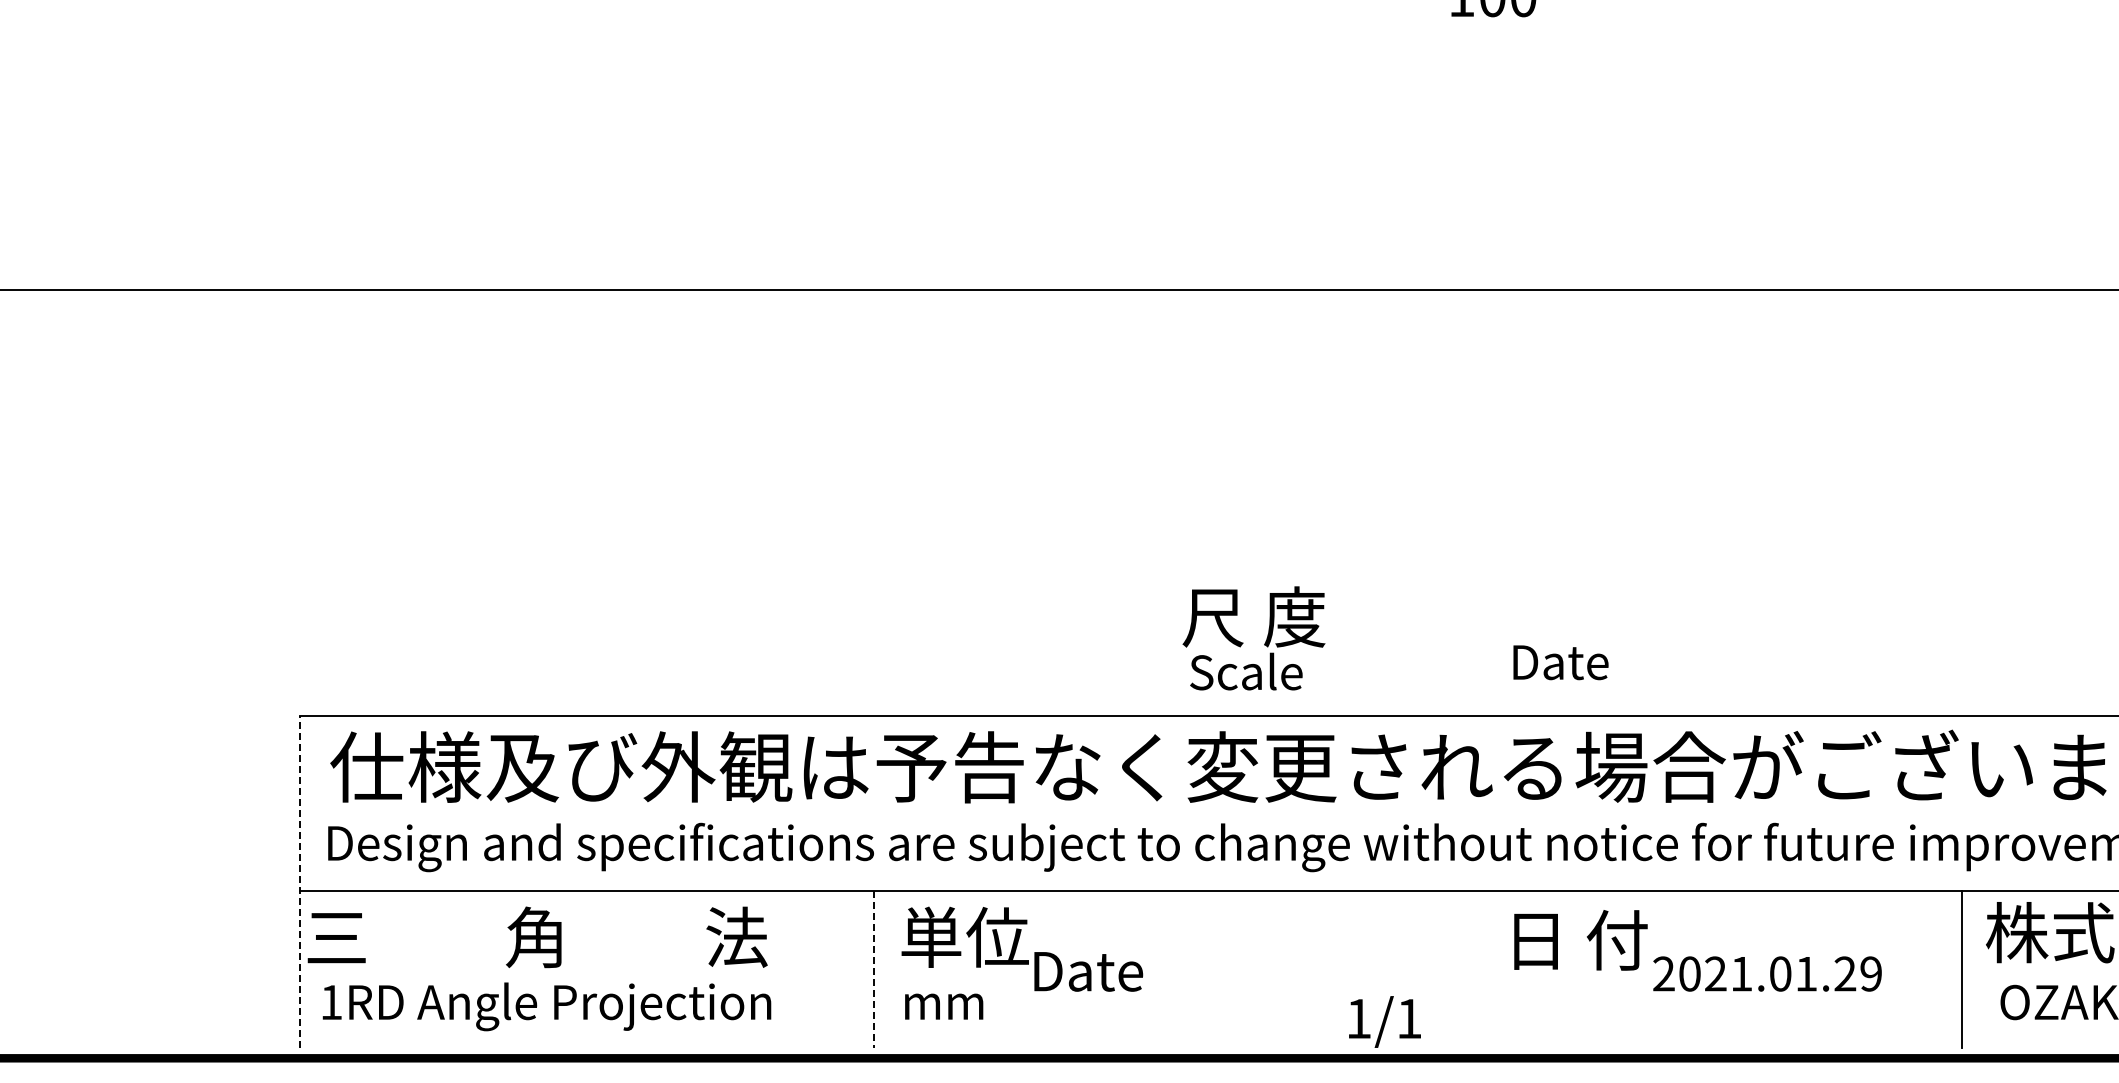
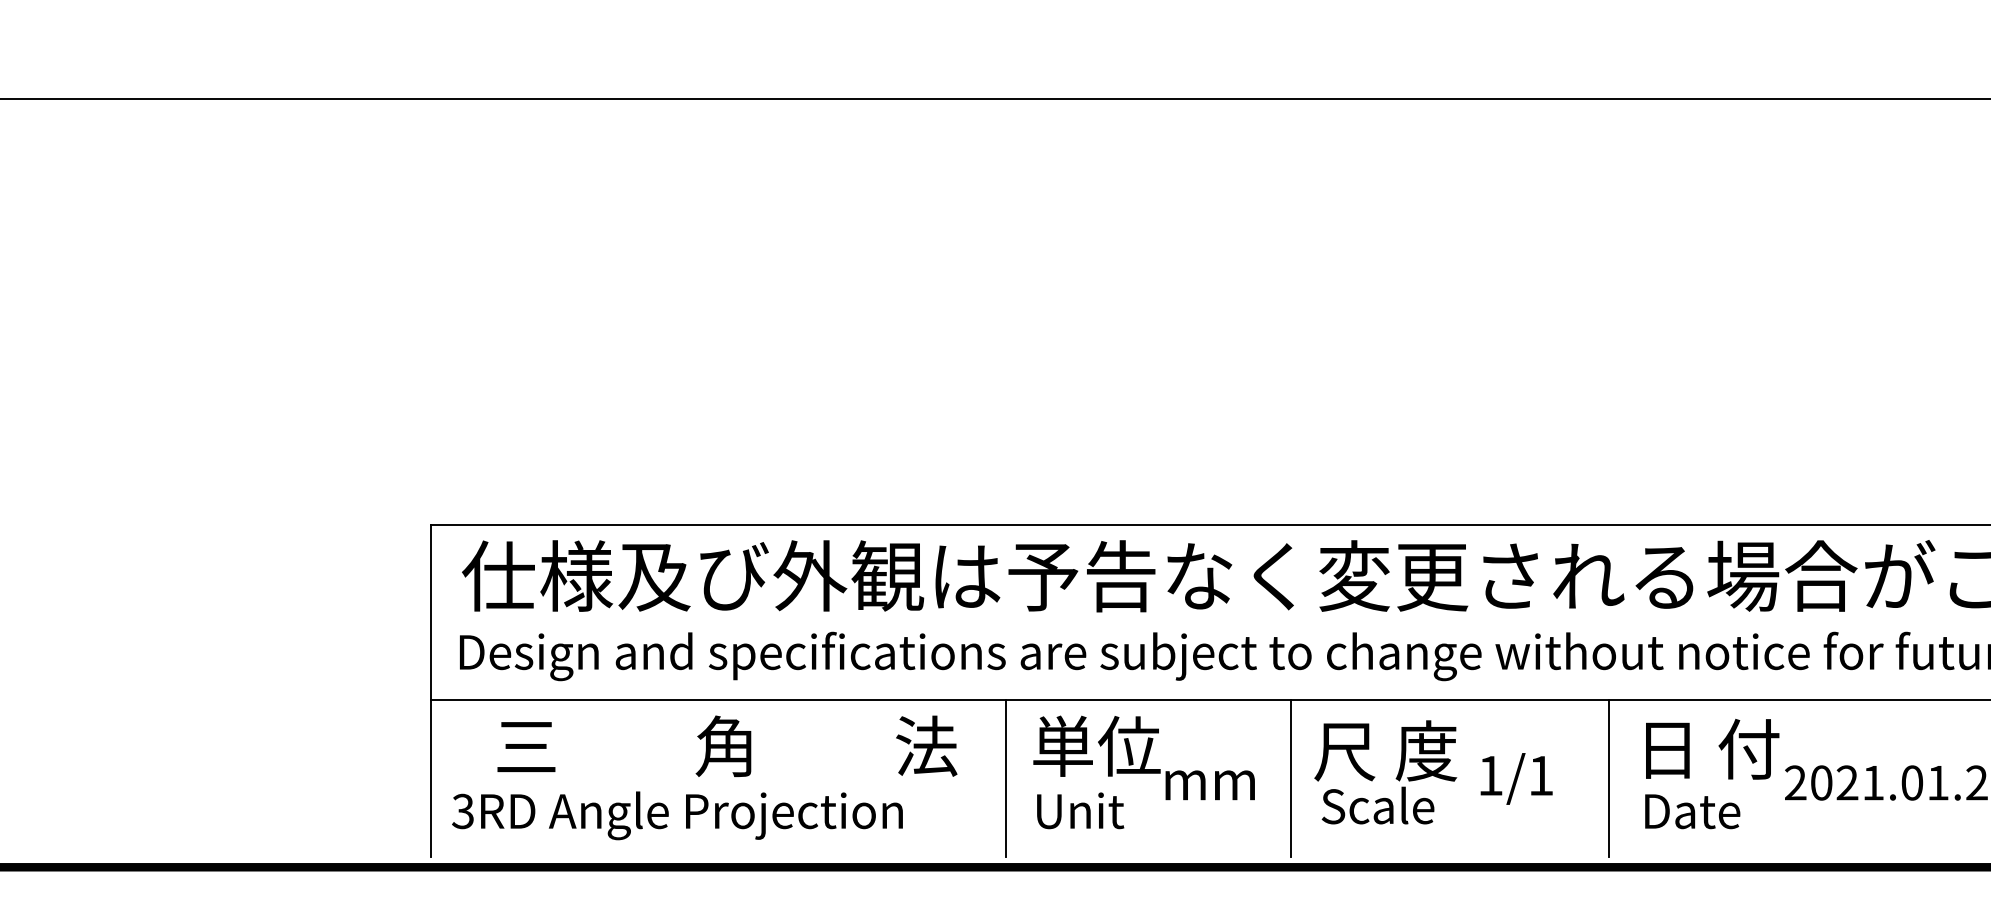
text: (1253, 638) -> (1385, 772), moved
text: (1560, 662) -> (1692, 811), moved
line: (299, 881) -> (431, 690), dashed -> solid
text: (537, 937) -> (727, 746), moved
line: (1159, 969) -> (1291, 778), added
line: (1477, 969) -> (1609, 778), added
line: (874, 970) -> (1006, 779), dashed -> solid
text: (1088, 971) -> (1220, 780), Date -> mm
text: (948, 1001) -> (1080, 810), mm -> Unit
text: (330, 1002) -> (462, 811), 1RD -> 3RD
text: (1384, 1021) -> (1516, 778), moved

